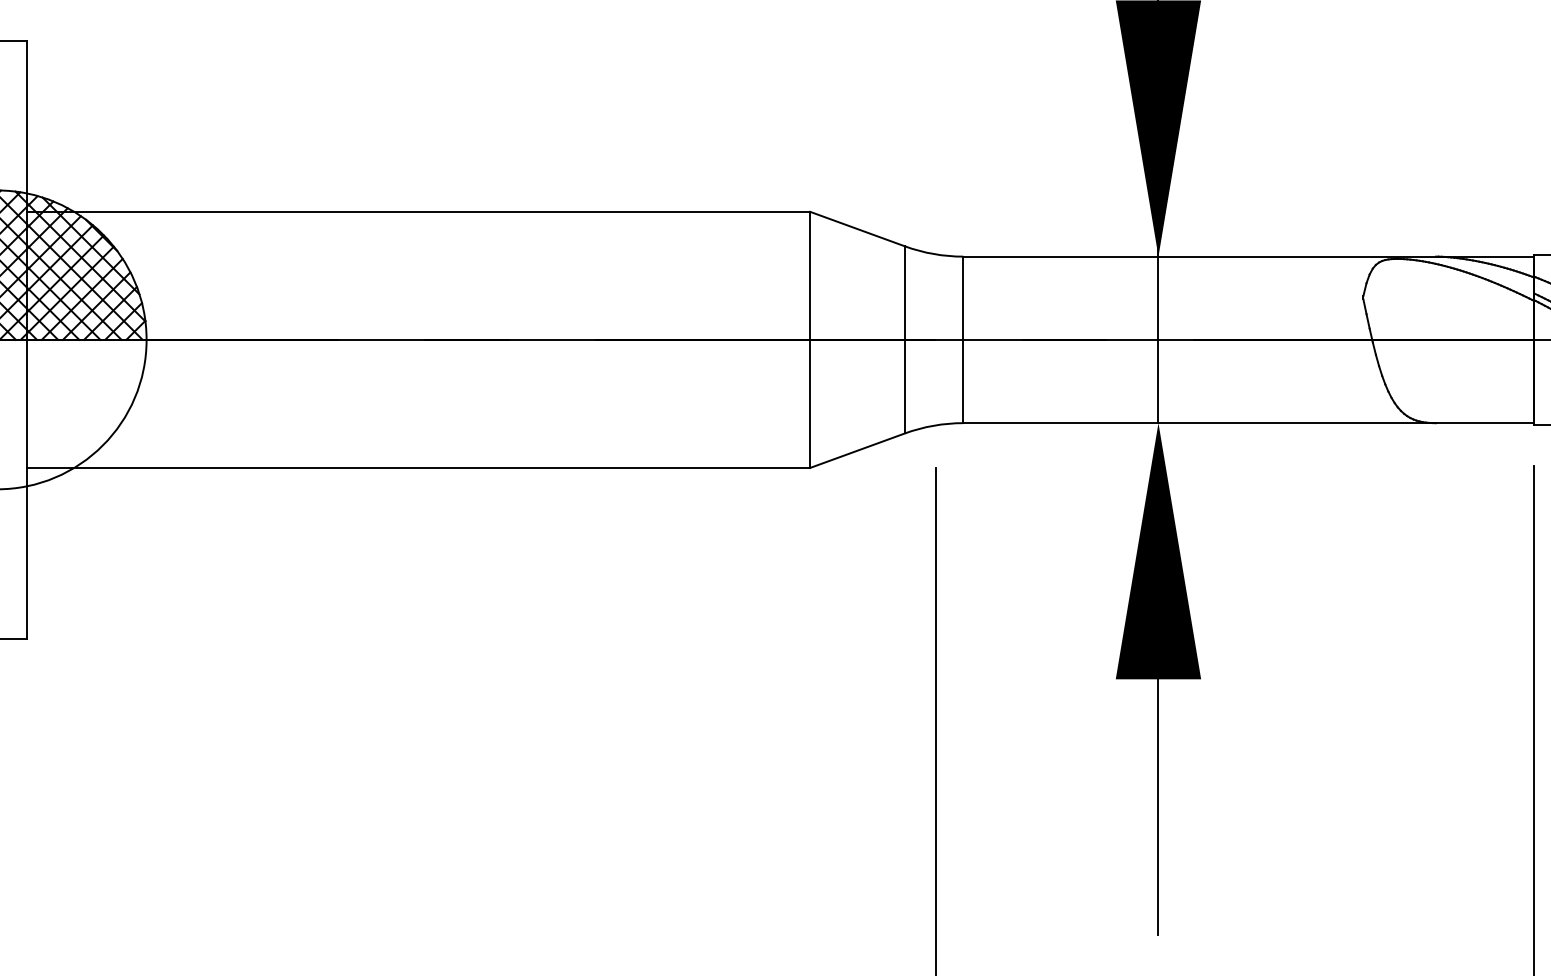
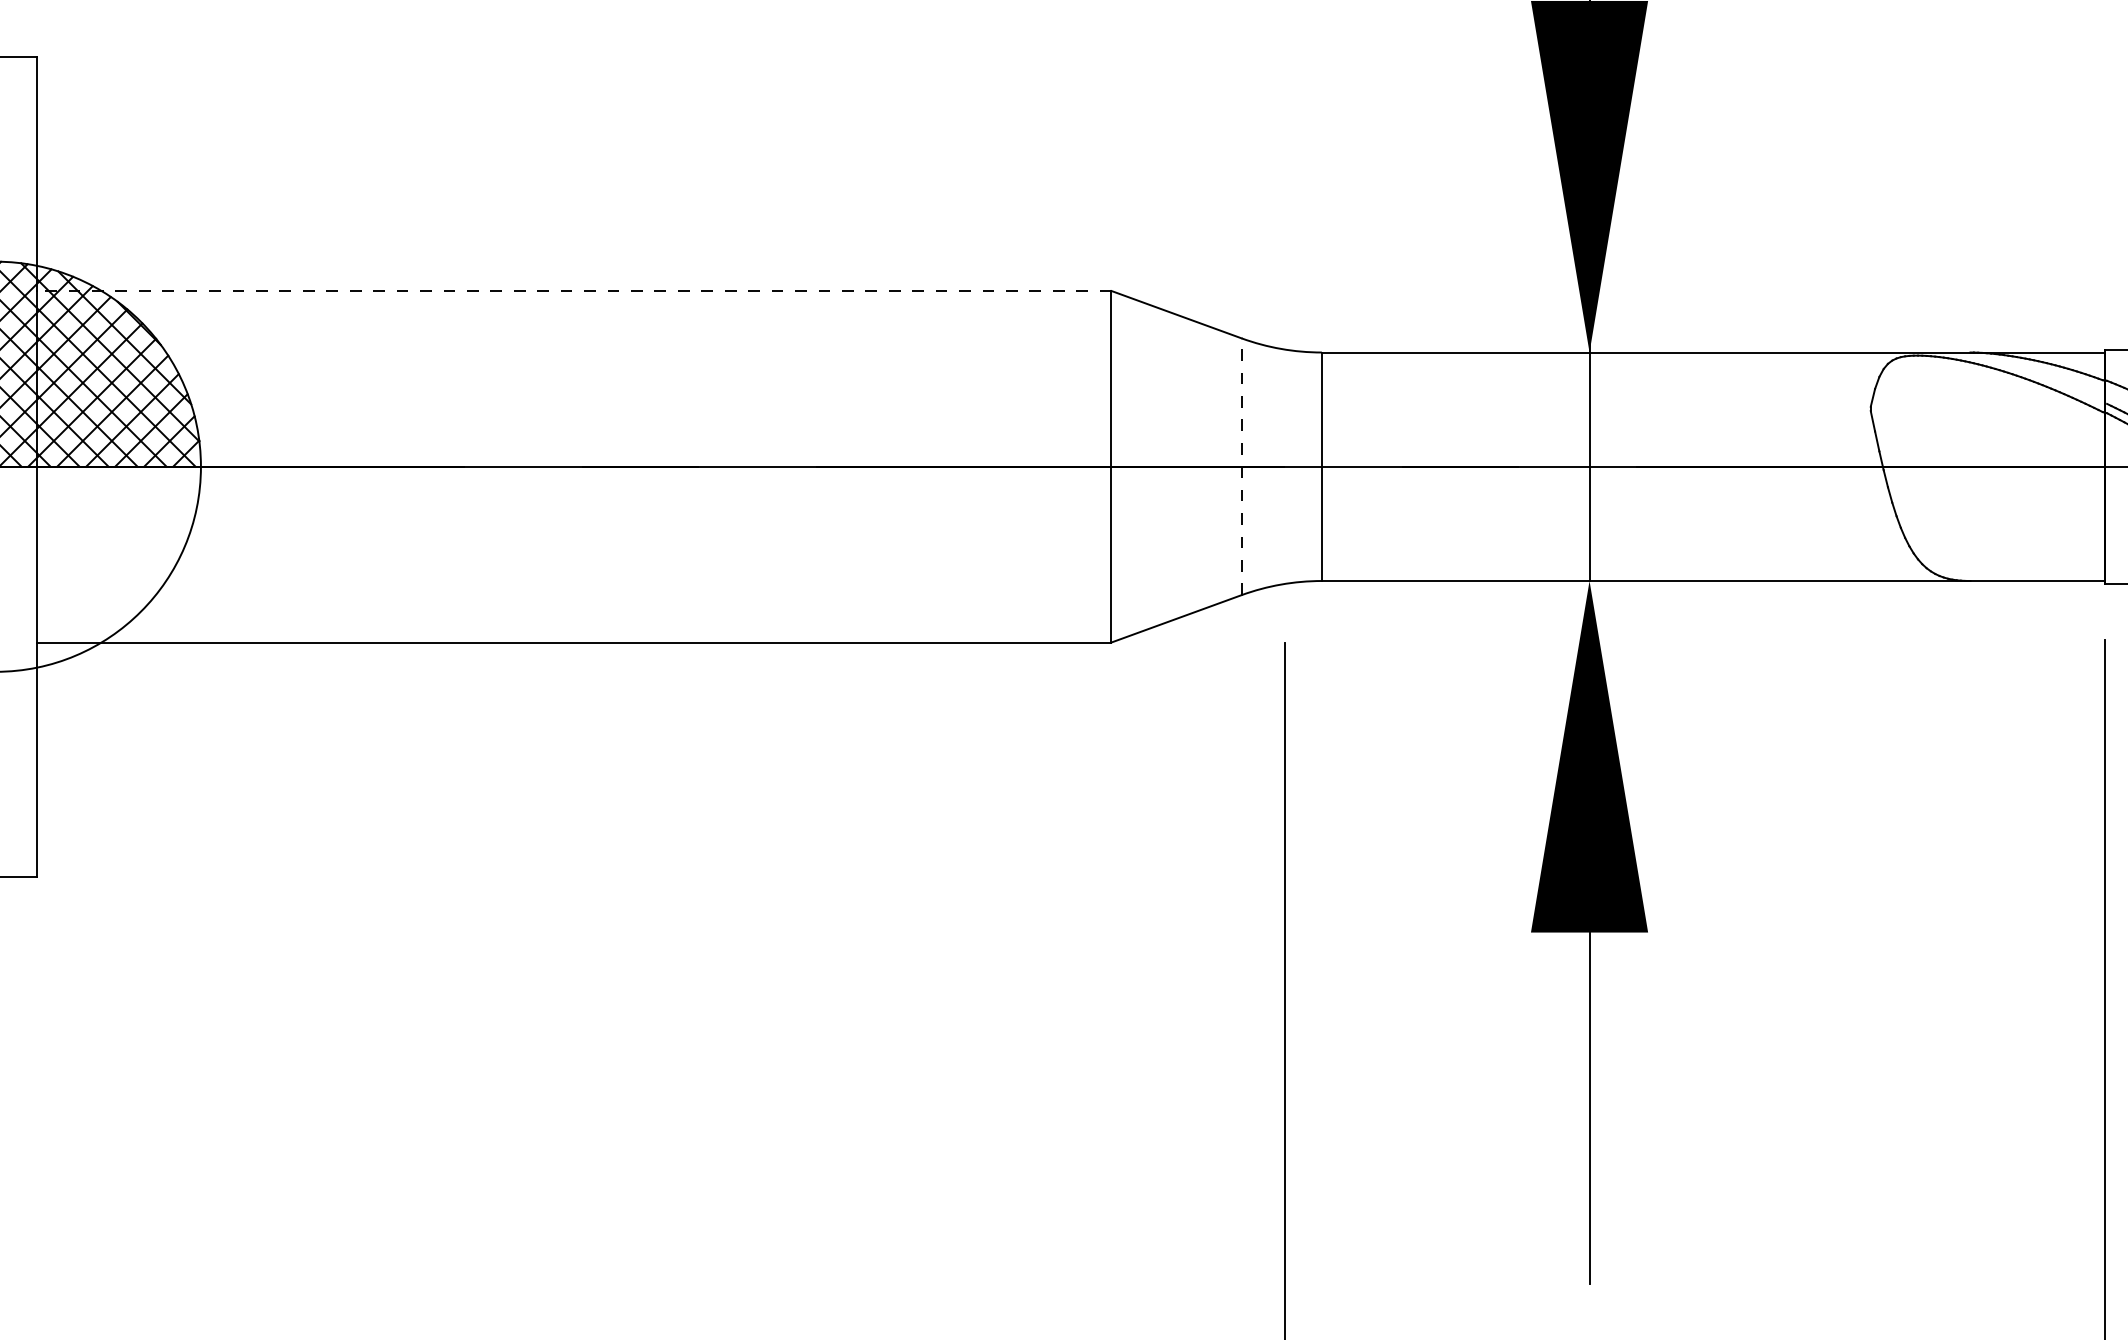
line: (418, 211) -> (573, 290), solid -> dashed
line: (904, 339) -> (1241, 466), solid -> dashed

